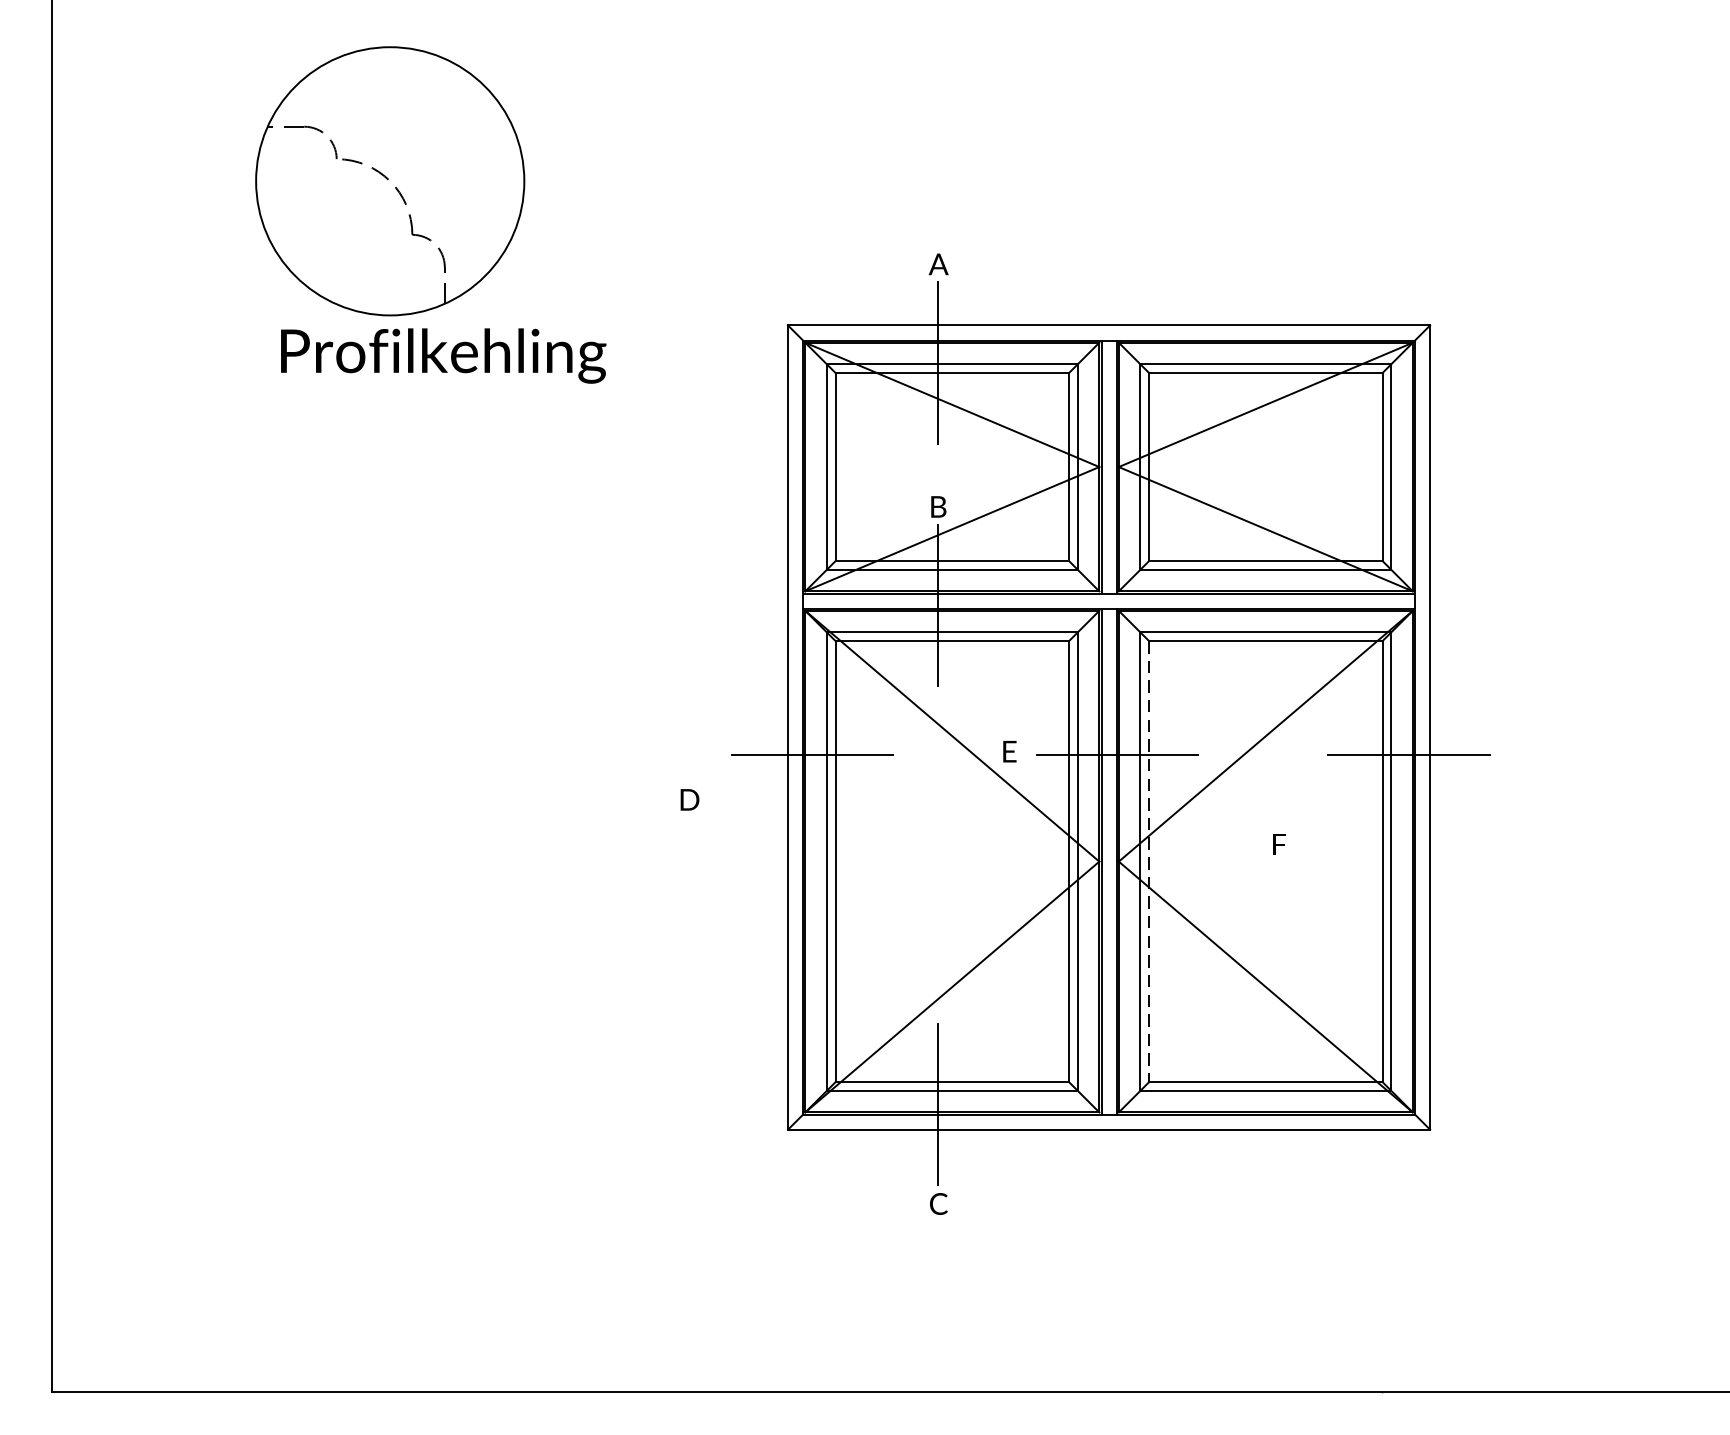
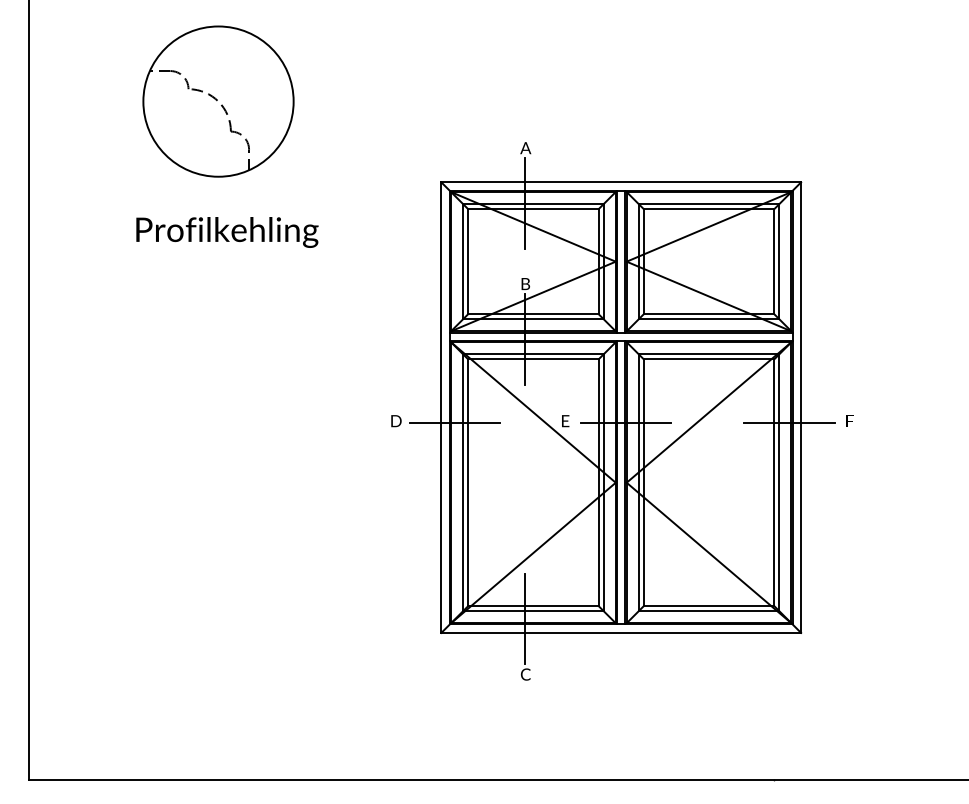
text: (443, 356) -> (227, 232), moved
text: (690, 800) -> (396, 421), moved
text: (1279, 843) -> (849, 420), moved
line: (1148, 861) -> (643, 482), dashed -> solid

